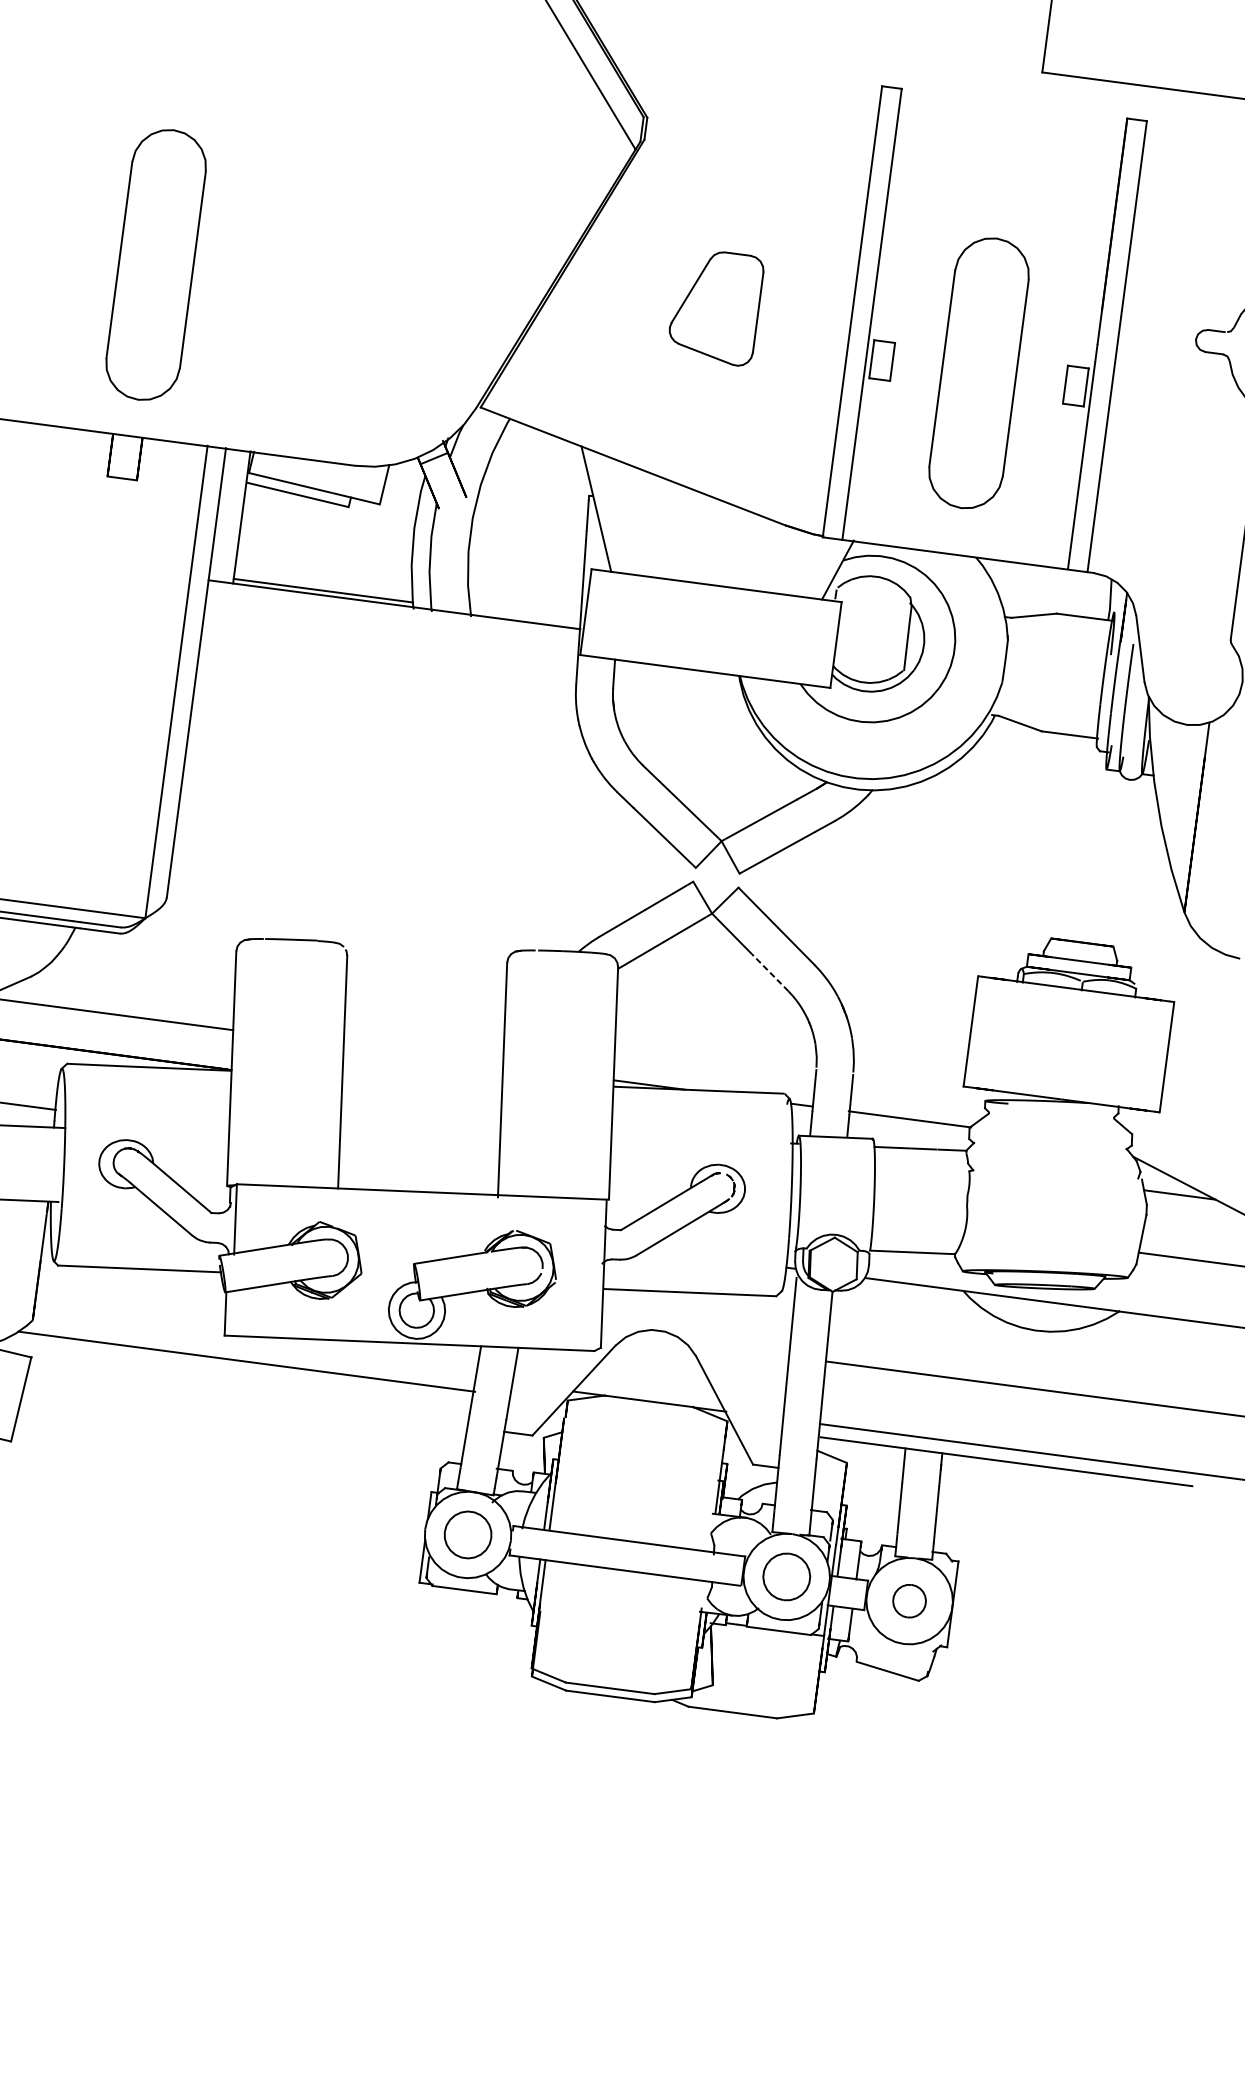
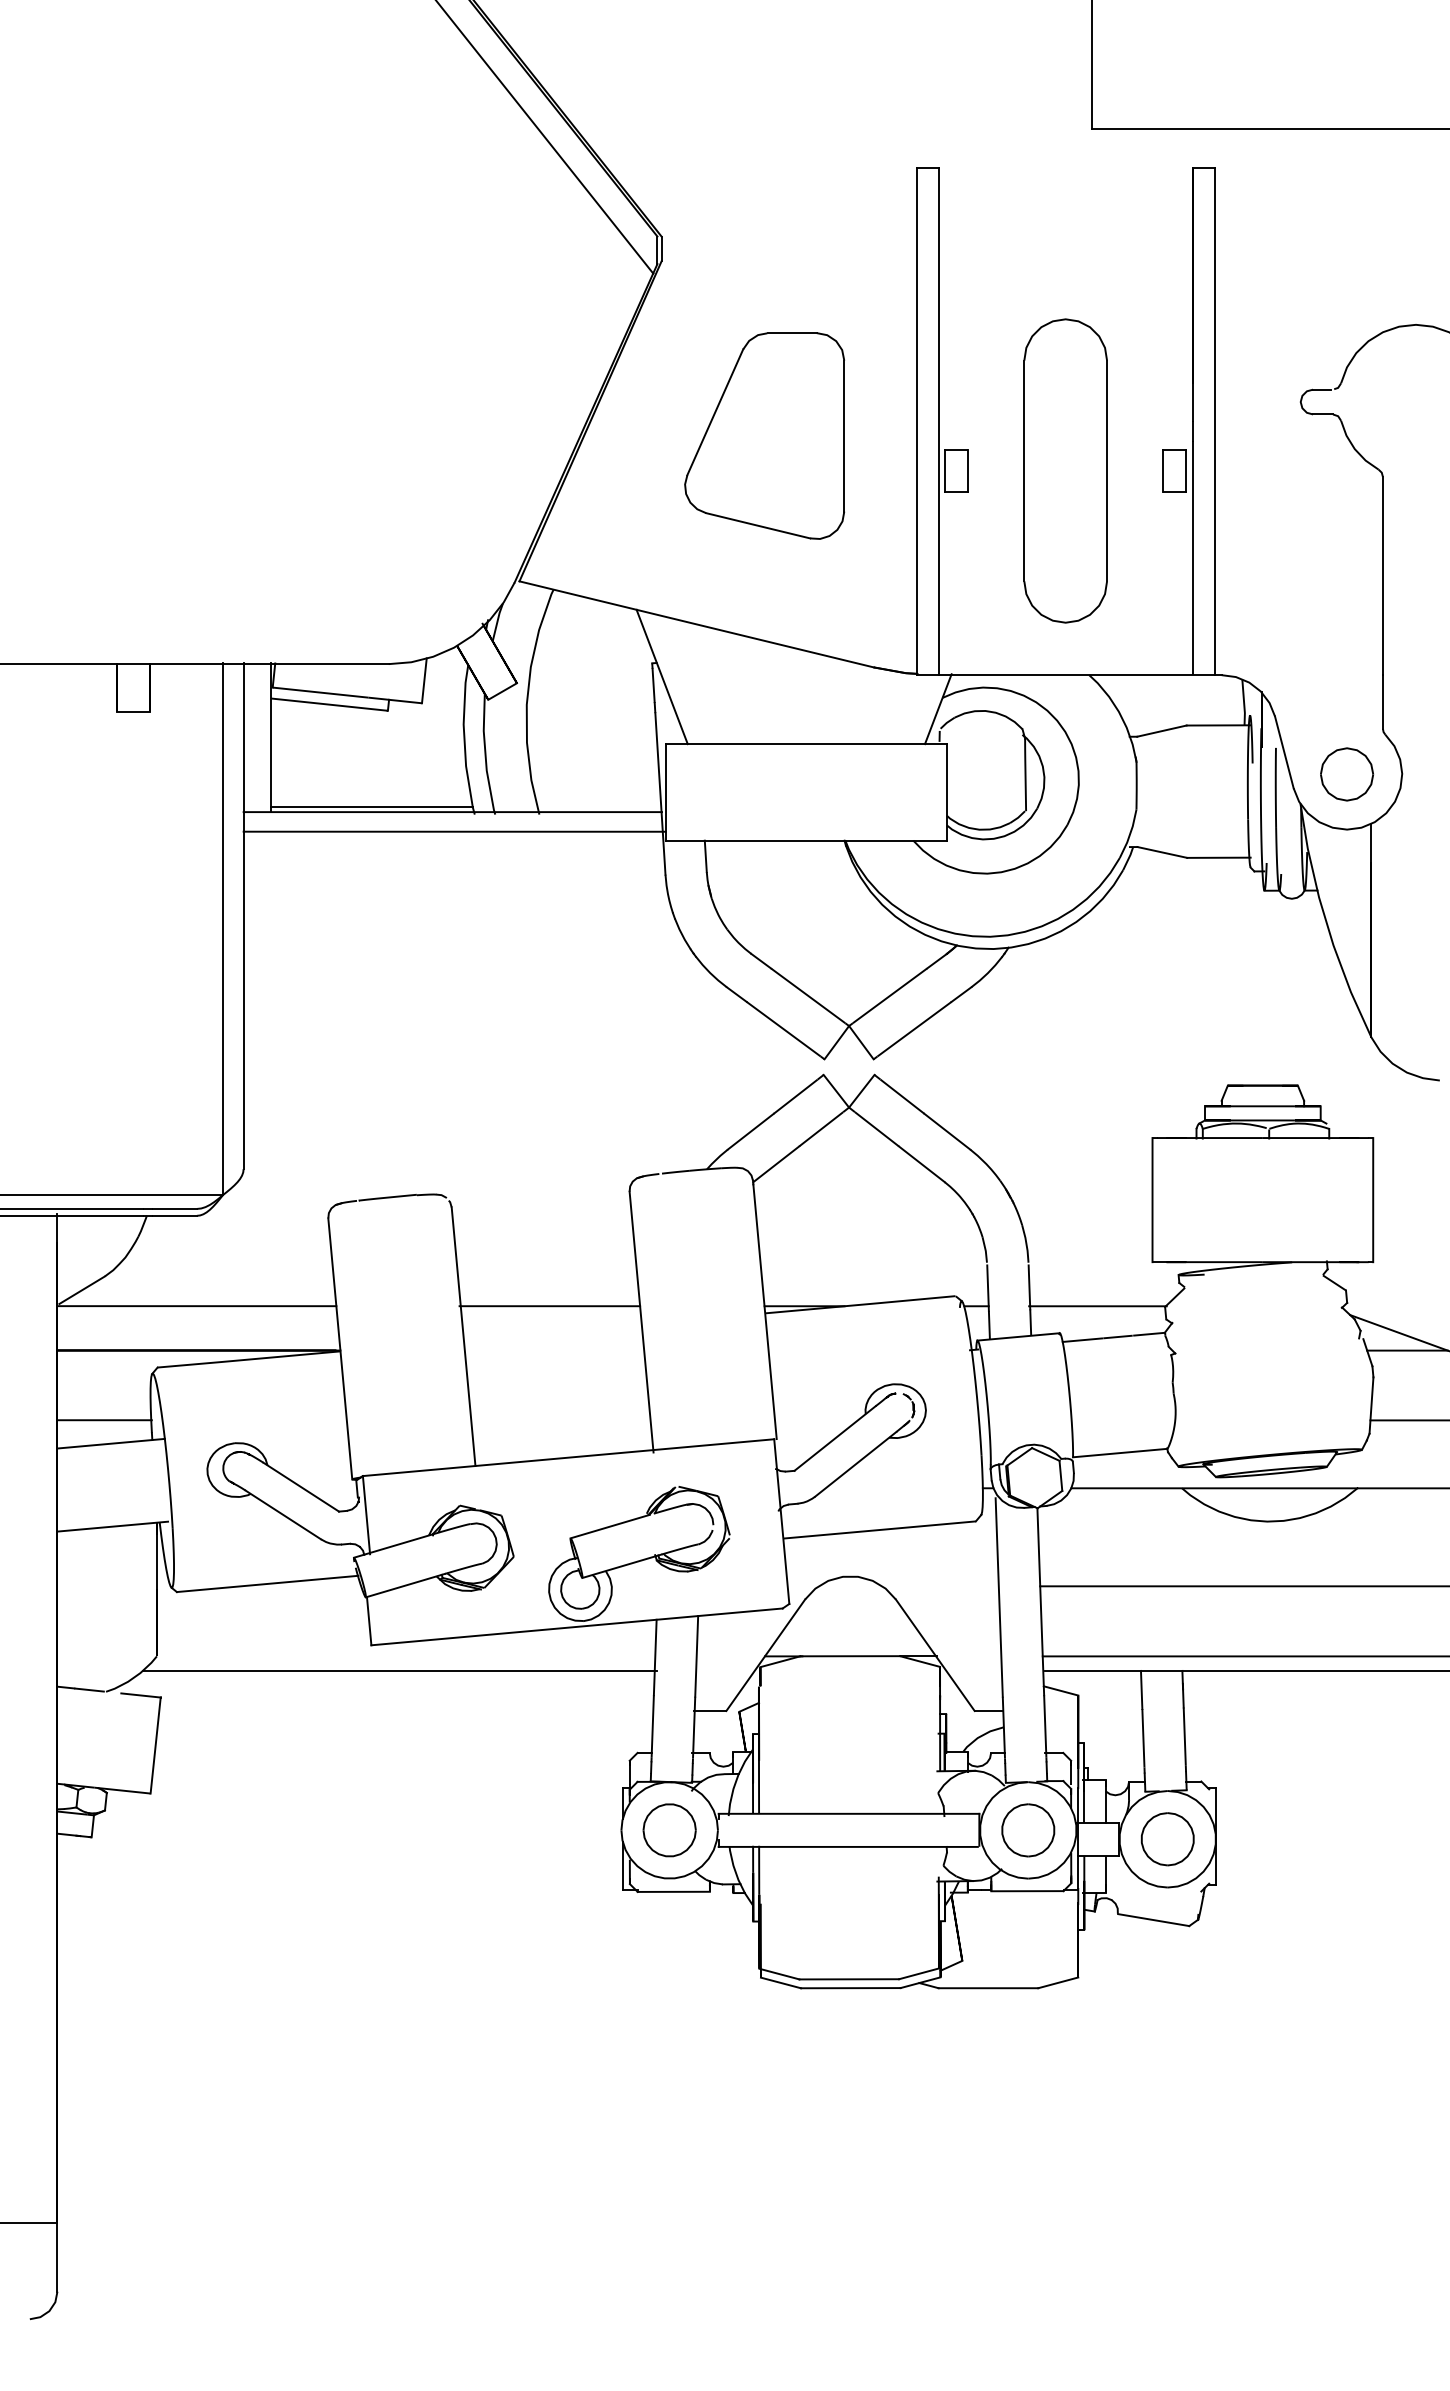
part: (156, 264) -> (139, 470), removed
part: (715, 306) -> (764, 435), size x1.67
line: (434, 458) -> (502, 691), moved
line: (393, 622) -> (454, 831), added
part: (1193, 675) -> (1347, 774), added
line: (769, 972) -> (921, 1164), dashed -> solid
line: (422, 1055) -> (549, 1306), added
part: (909, 1601) -> (1167, 1839), size x1.43

